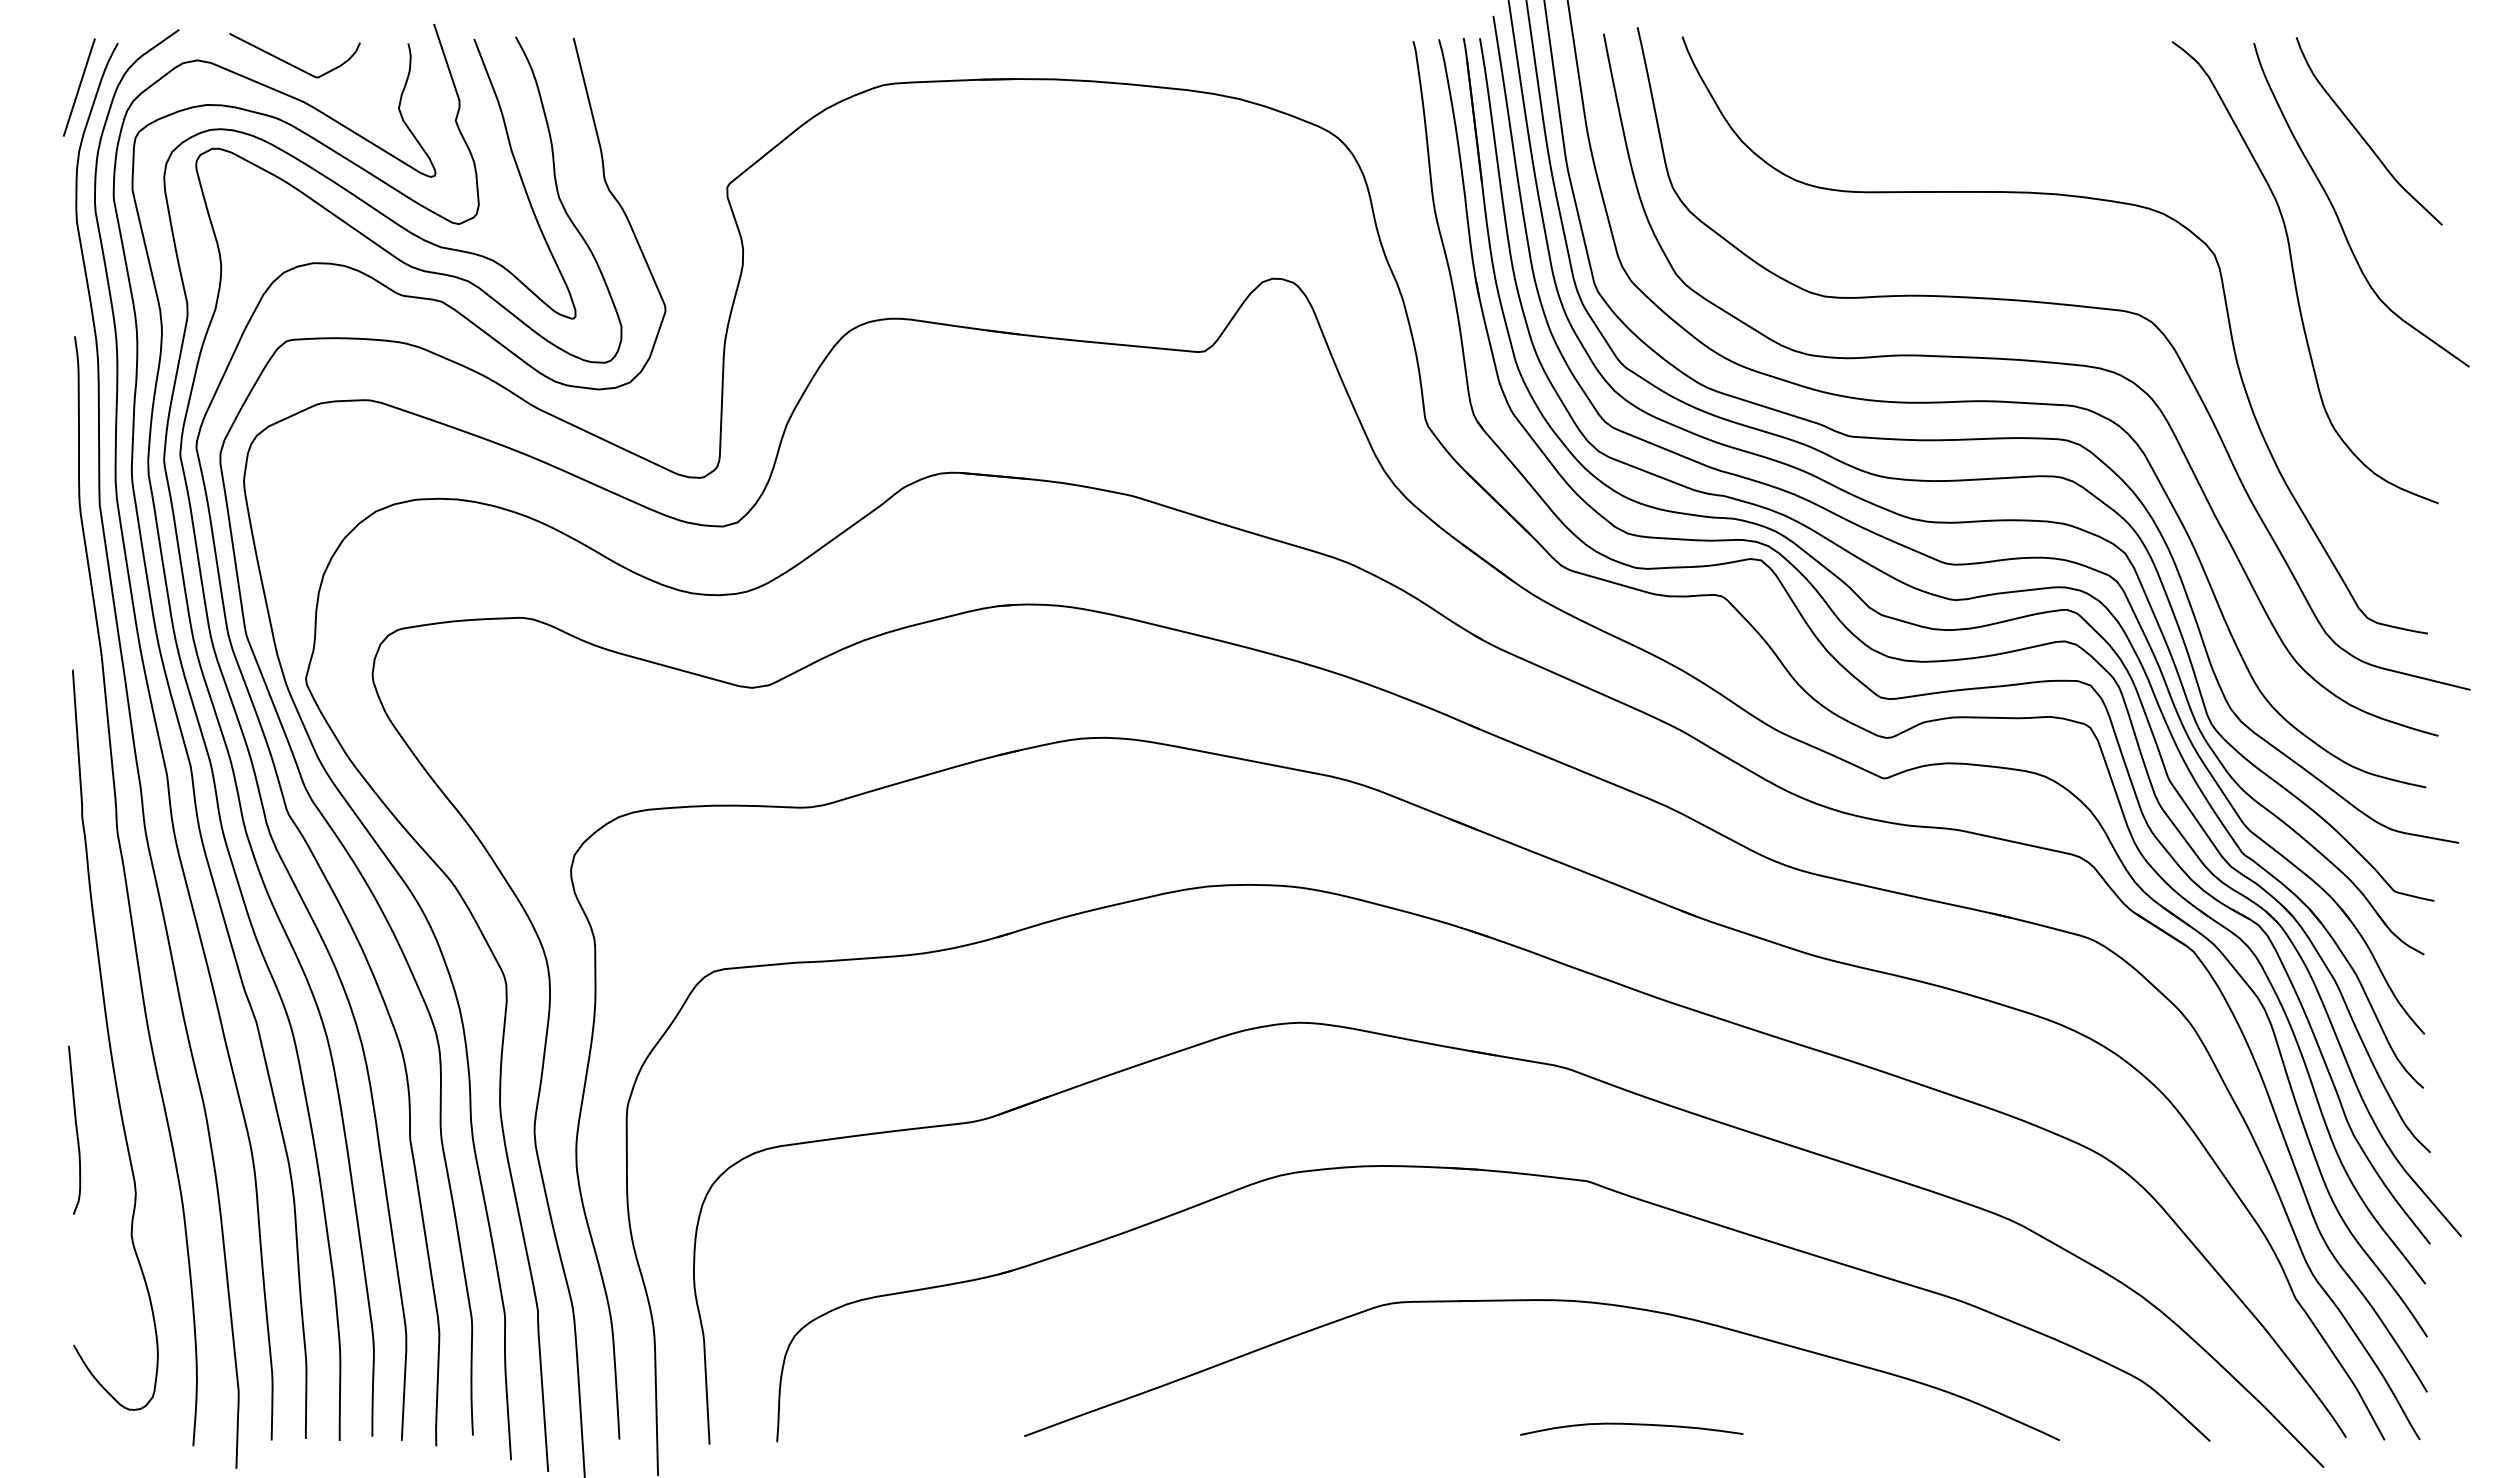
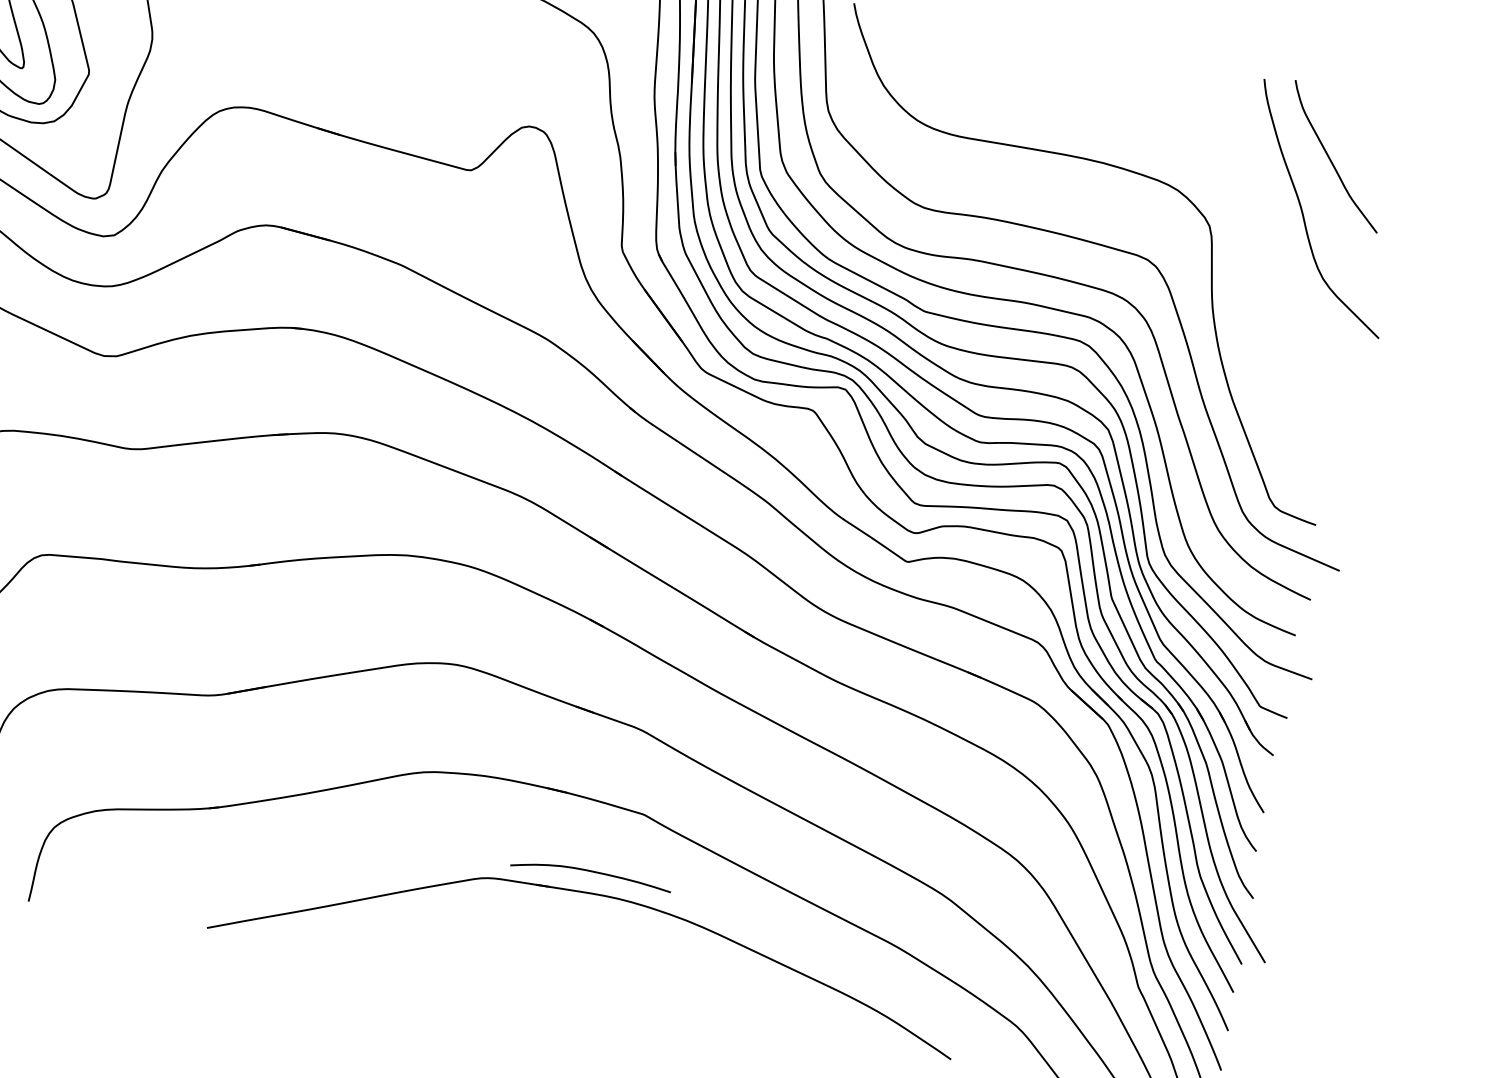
curve: (2294, 272) -> (1264, 248), removed
curve: (1632, 1425) -> (592, 872), moved

